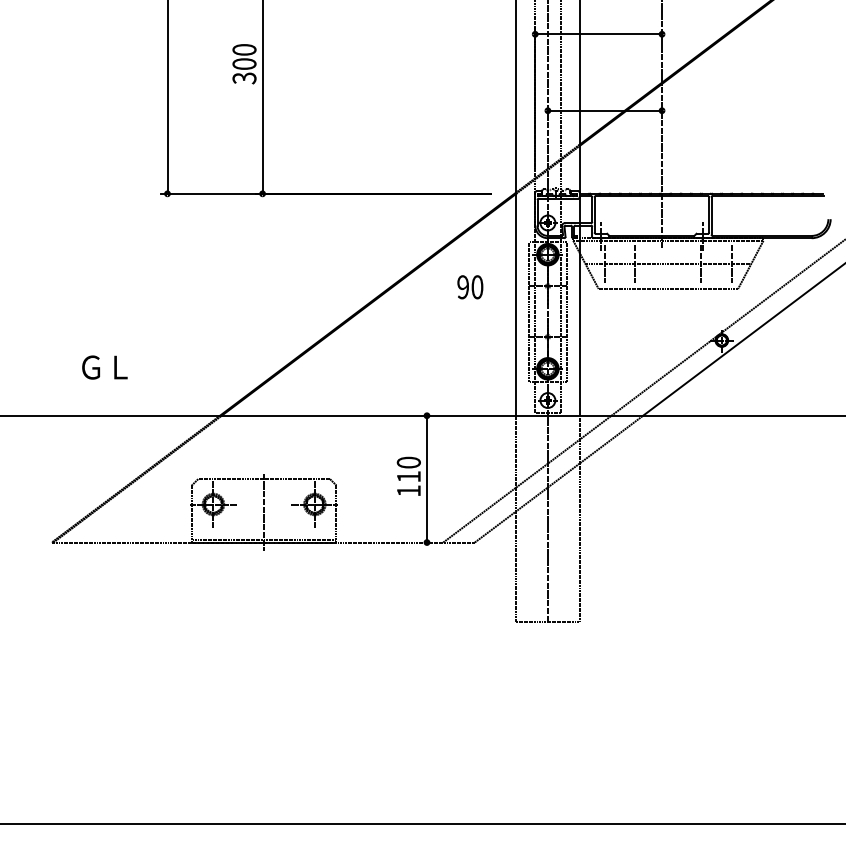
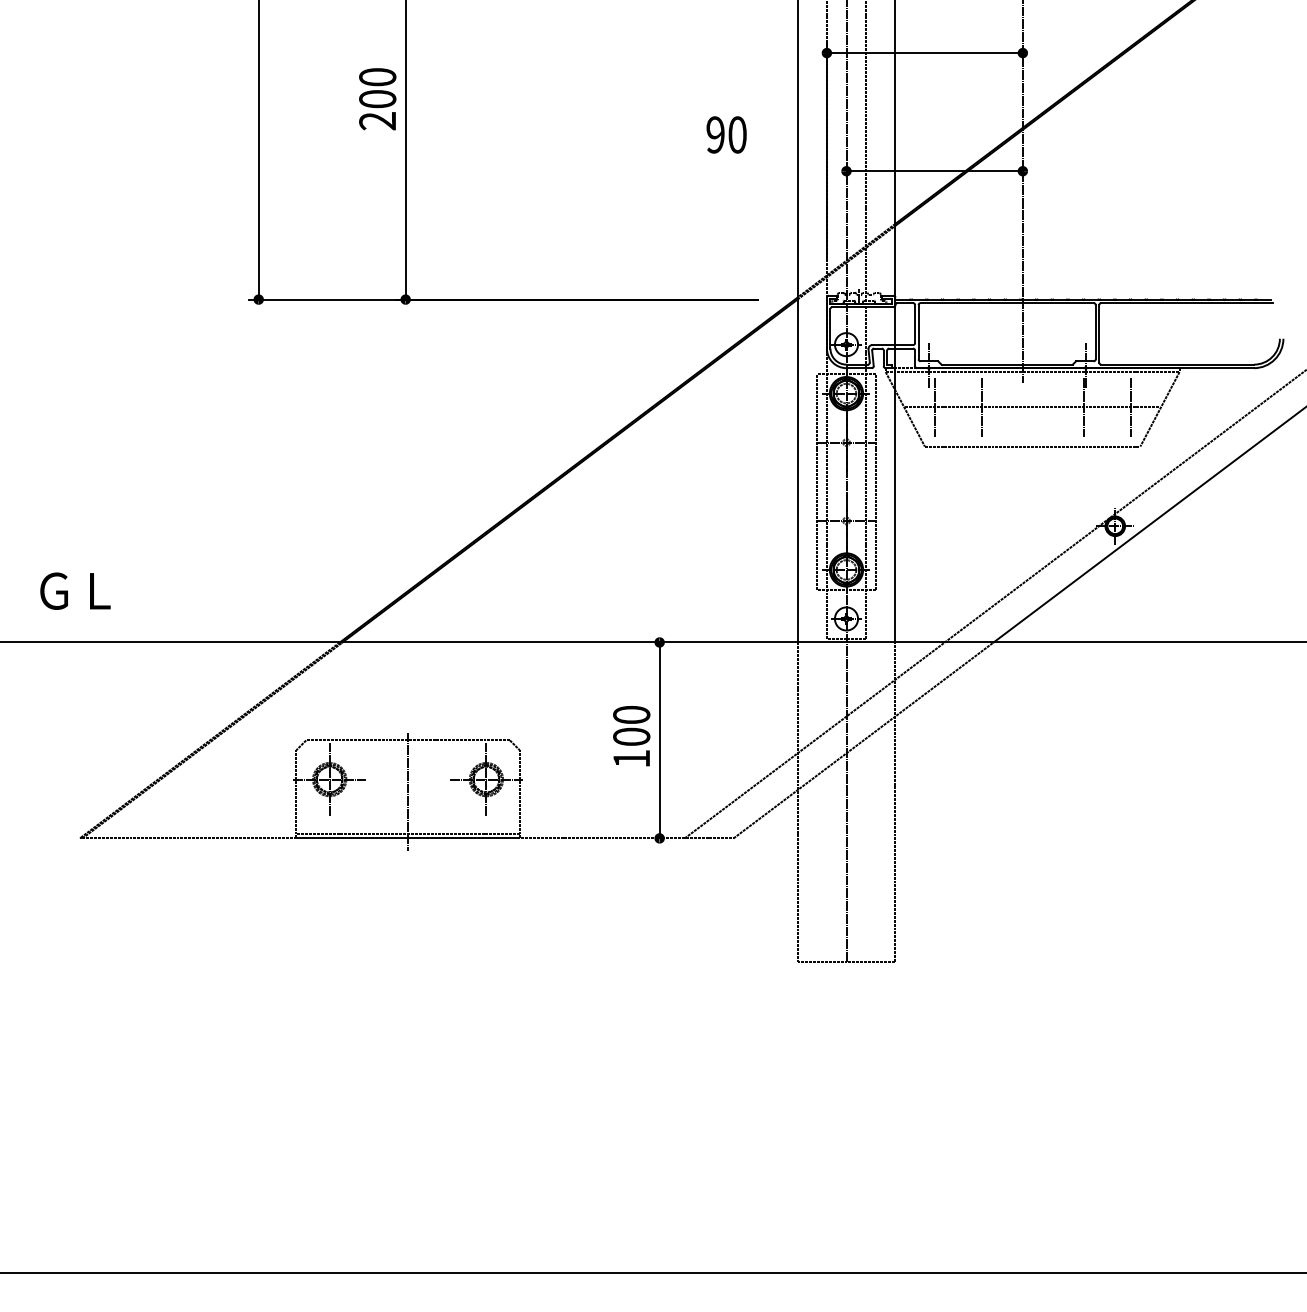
text: (244, 78) -> (377, 121), 300 -> 200
text: (470, 287) -> (726, 135), moved
text: (104, 367) -> (74, 591), moved
text: (408, 476) -> (631, 736), 110 -> 100

